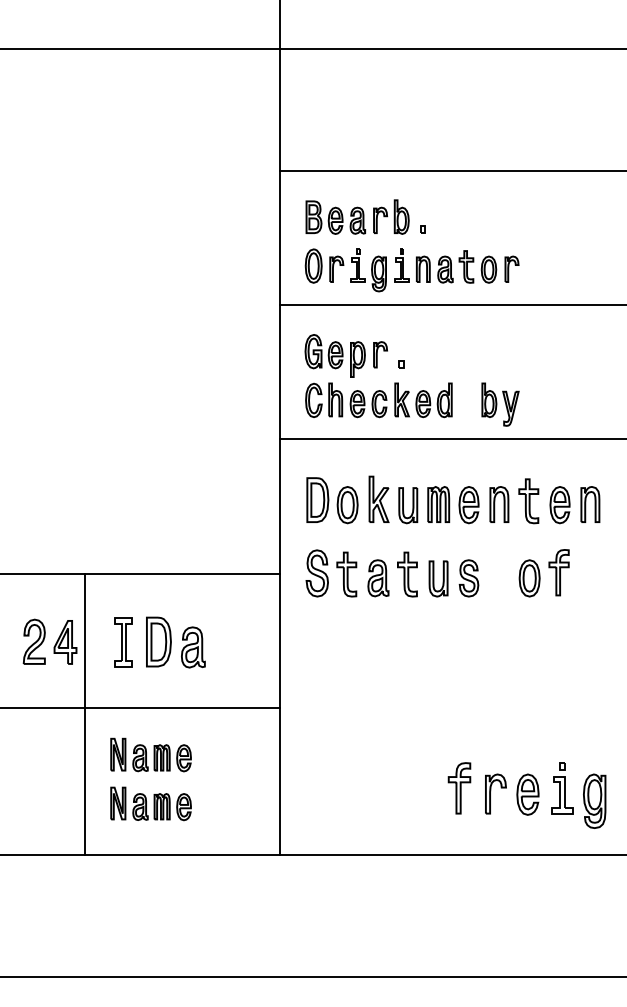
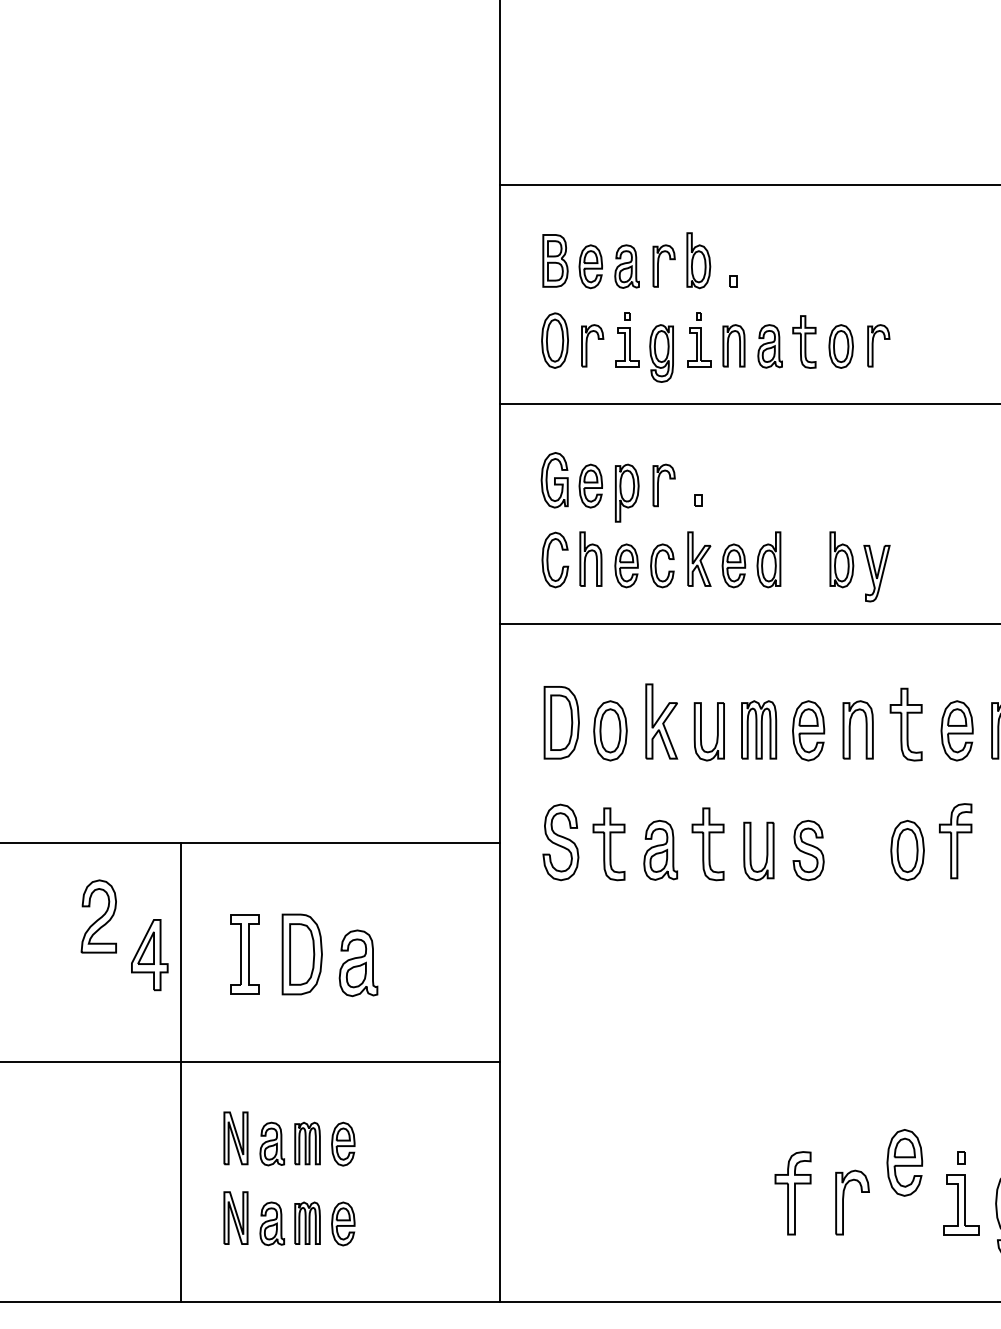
part: (33, 641) -> (97, 916), moved
part: (527, 794) -> (904, 1162), moved

